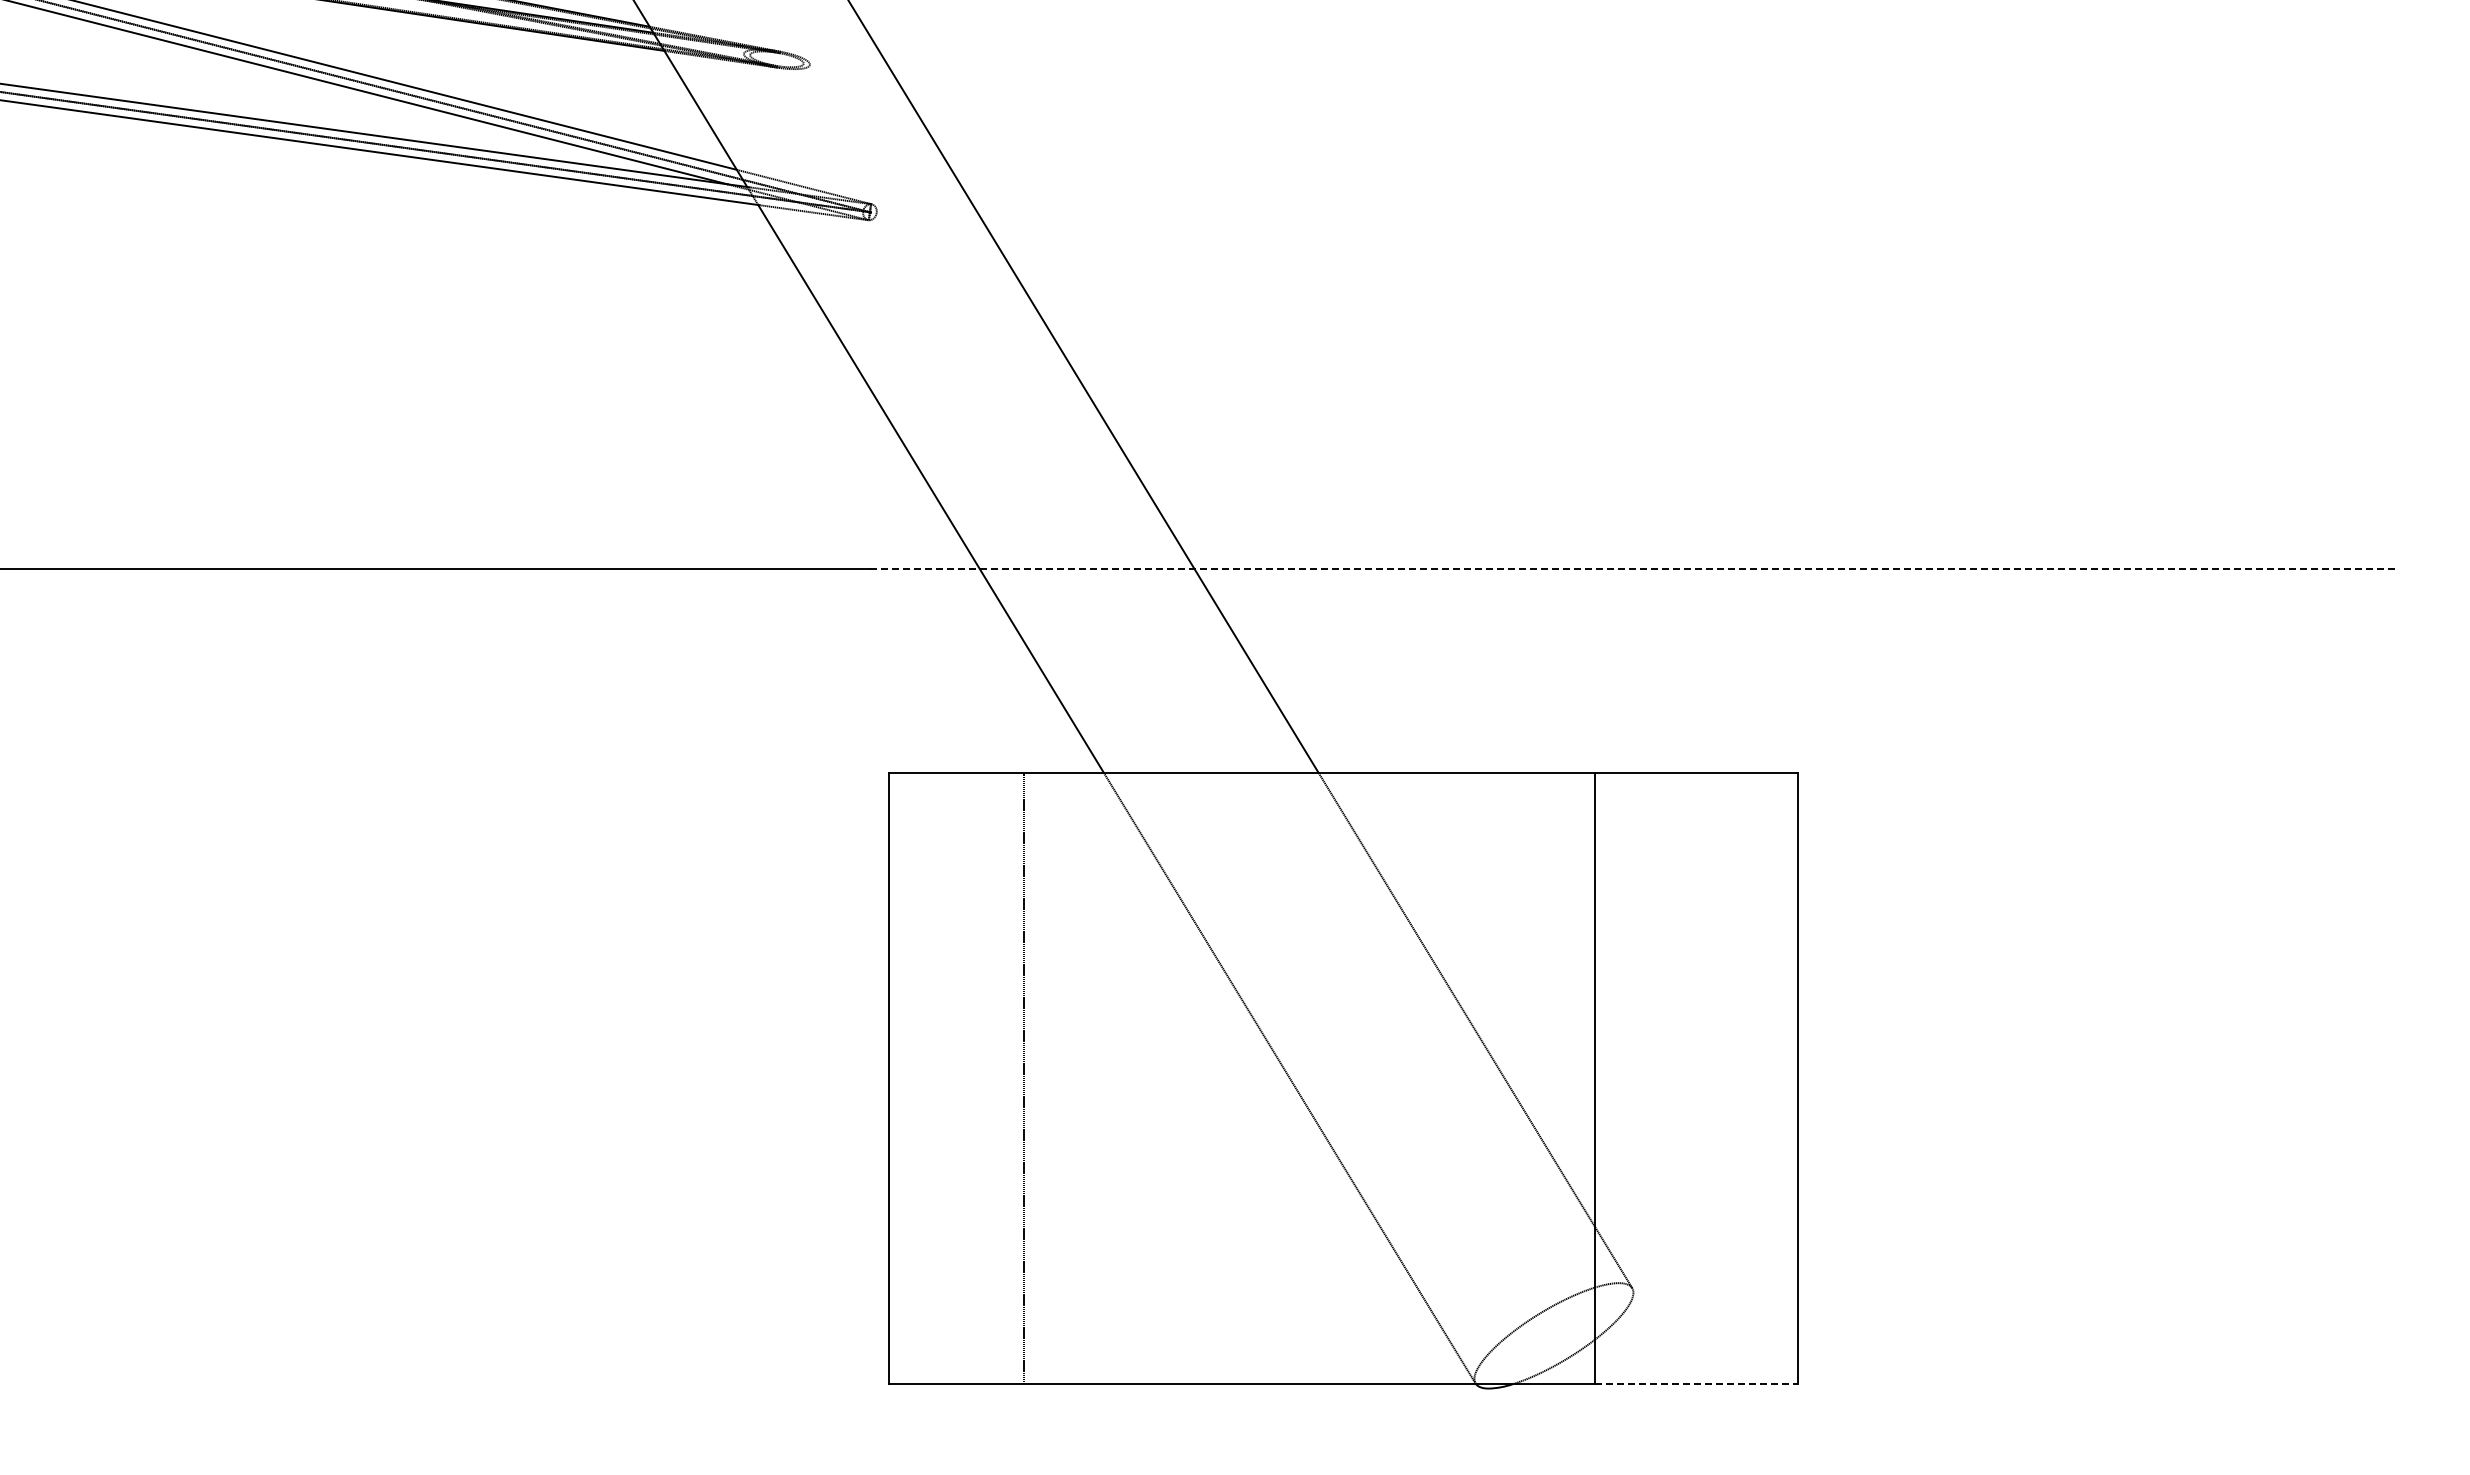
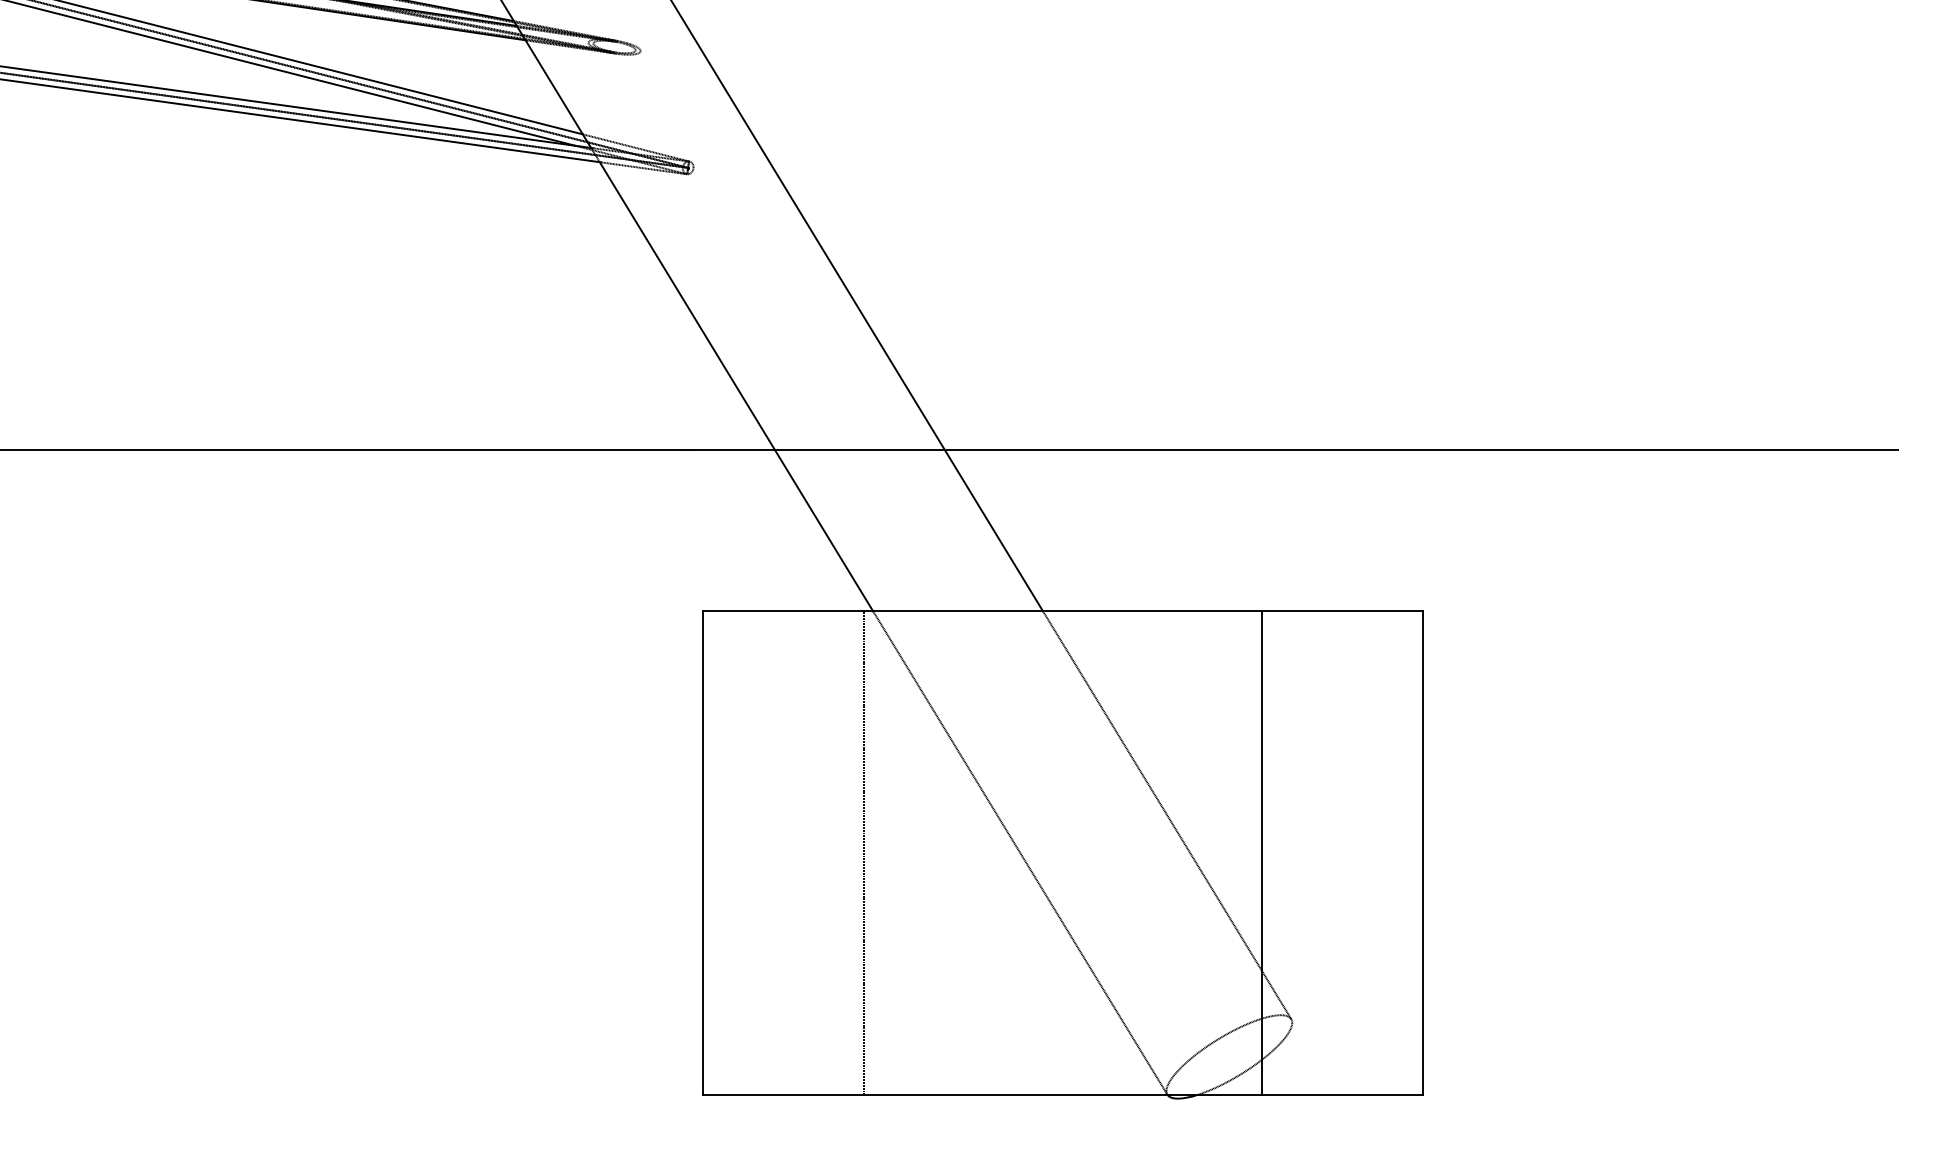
line: (1634, 568) -> (1293, 449), dashed -> solid
line: (1024, 1078) -> (864, 853), moved
line: (1696, 1384) -> (1342, 1095), dashed -> solid

